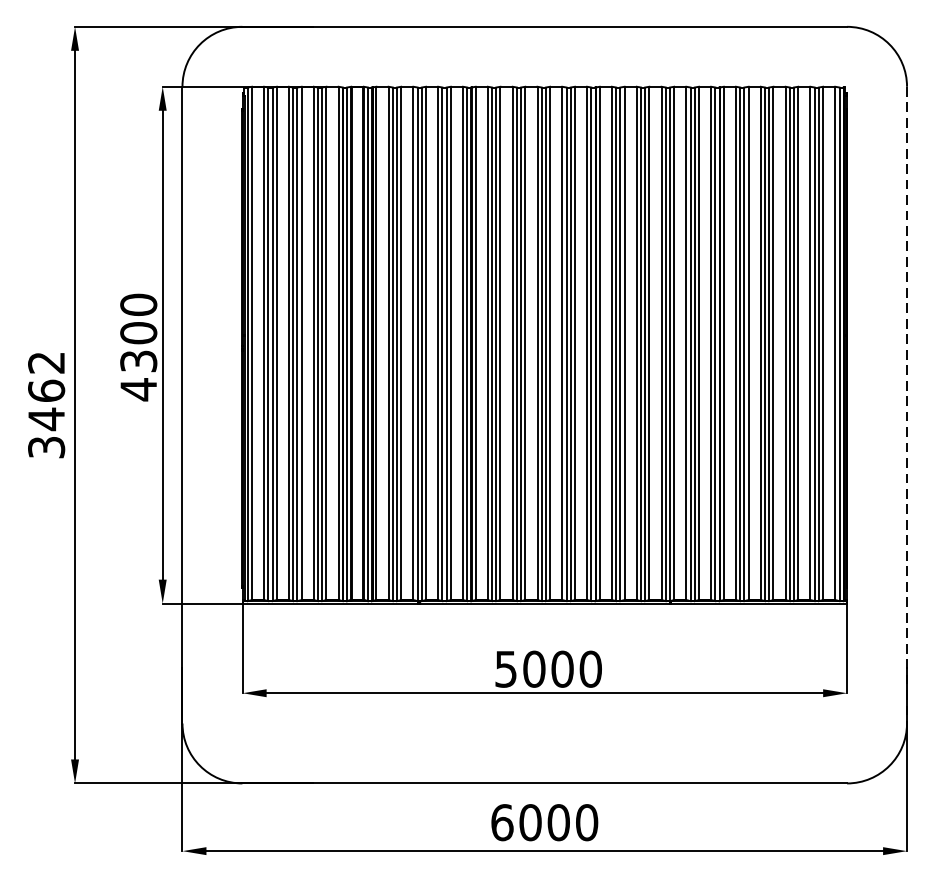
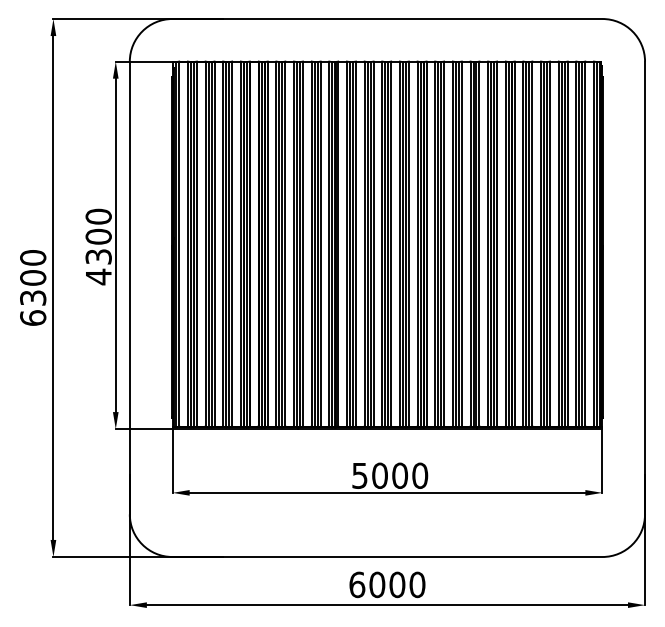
text: (47, 404) -> (33, 287), 3462 -> 6300
line: (907, 405) -> (645, 288), dashed -> solid

